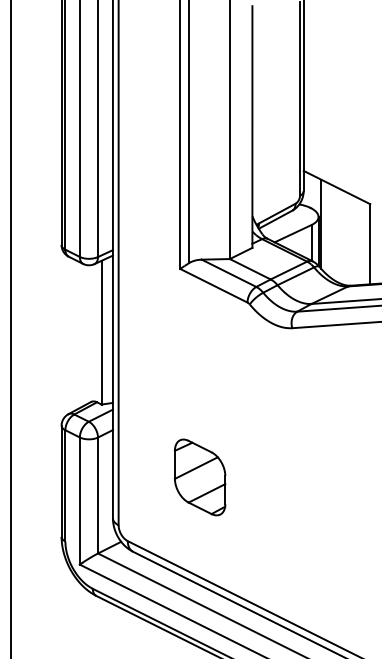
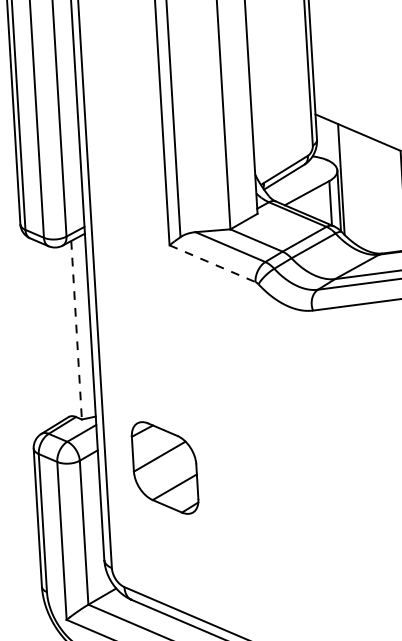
line: (213, 285) -> (211, 263), solid -> dashed
line: (101, 332) -> (76, 330), solid -> dashed
part: (199, 477) -> (164, 468), moved

